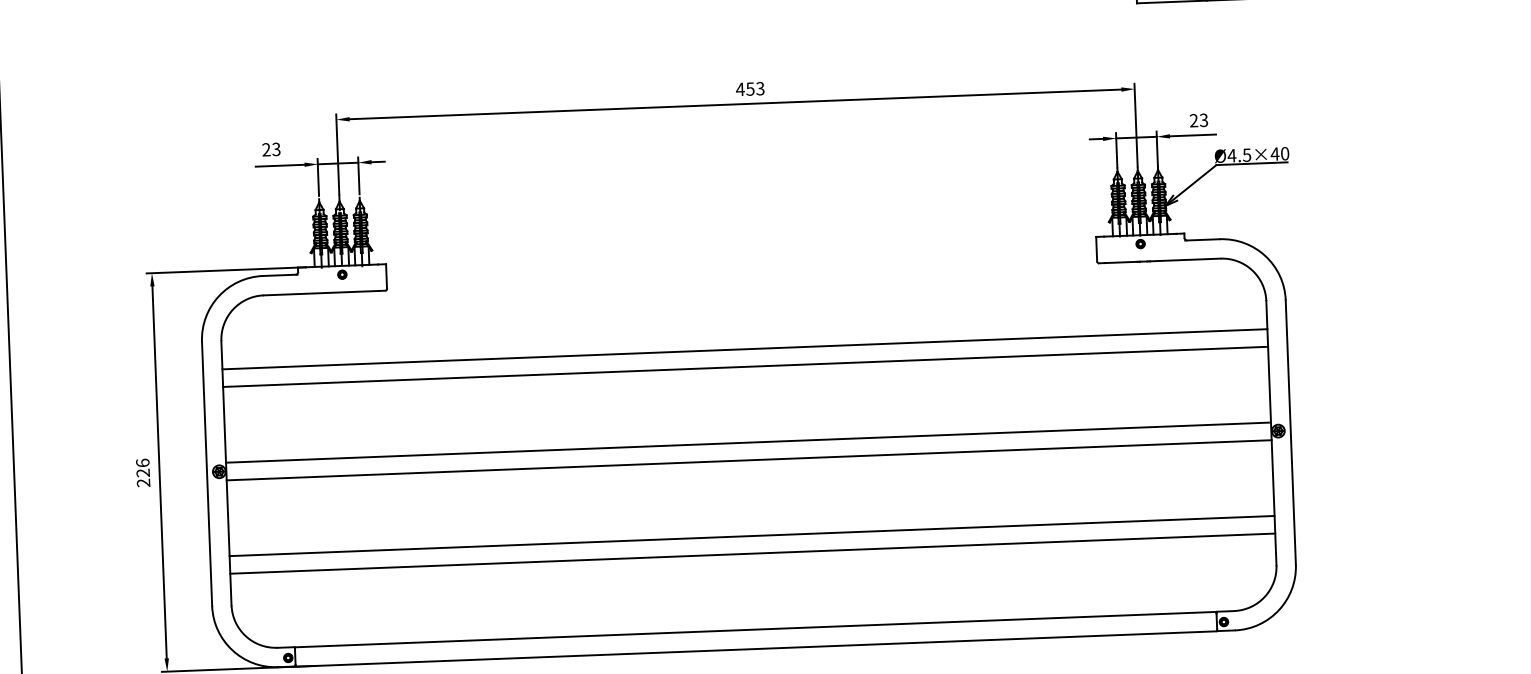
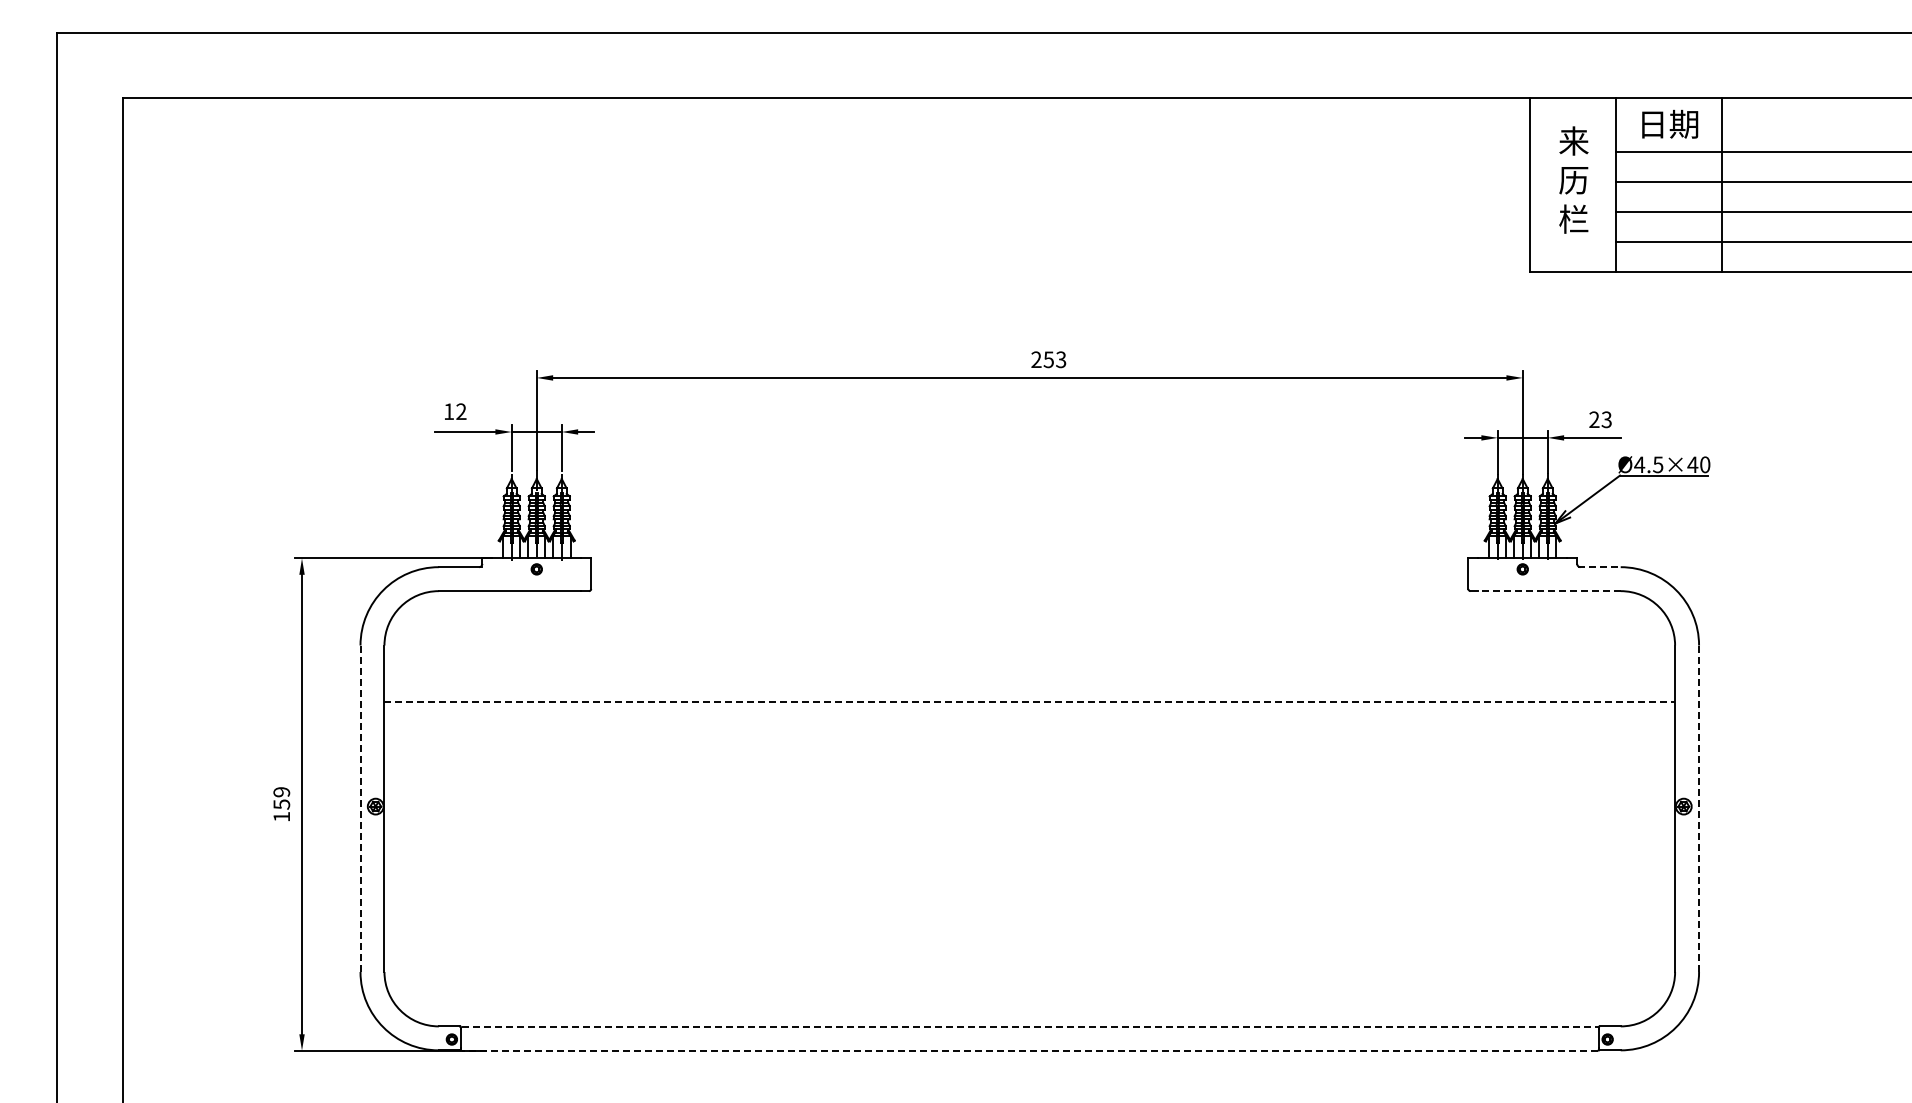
text: (739, 89) -> (1035, 359), 453 -> 253
text: (271, 149) -> (455, 411), 23 -> 12
line: (1202, 240) -> (1599, 567), solid -> dashed
line: (1162, 261) -> (1548, 591), solid -> dashed
line: (744, 349) -> (1029, 680), removed
line: (746, 367) -> (1030, 702), solid -> dashed
line: (1291, 432) -> (1699, 809), solid -> dashed
line: (748, 442) -> (1029, 795), removed
line: (748, 460) -> (1029, 817), removed
text: (142, 473) -> (281, 804), 226 -> 159
line: (207, 473) -> (360, 808), solid -> dashed
line: (751, 536) -> (1029, 911), removed
line: (752, 553) -> (1029, 932), removed
line: (756, 629) -> (1030, 1026), solid -> dashed
line: (756, 648) -> (1029, 1050), solid -> dashed

